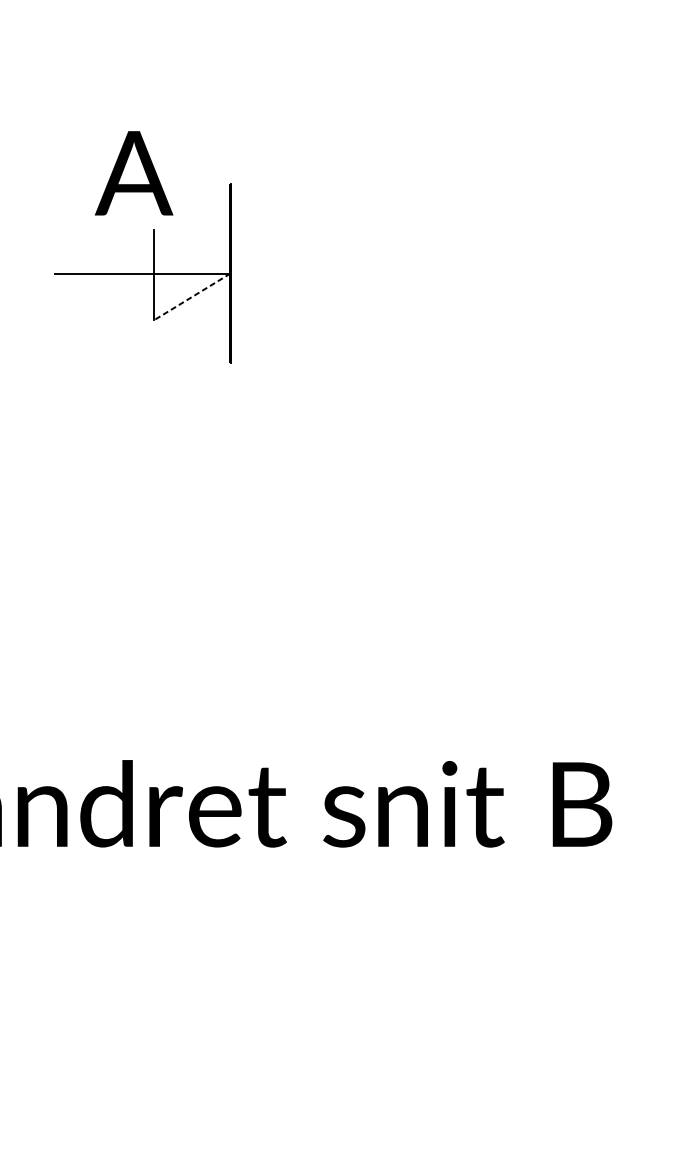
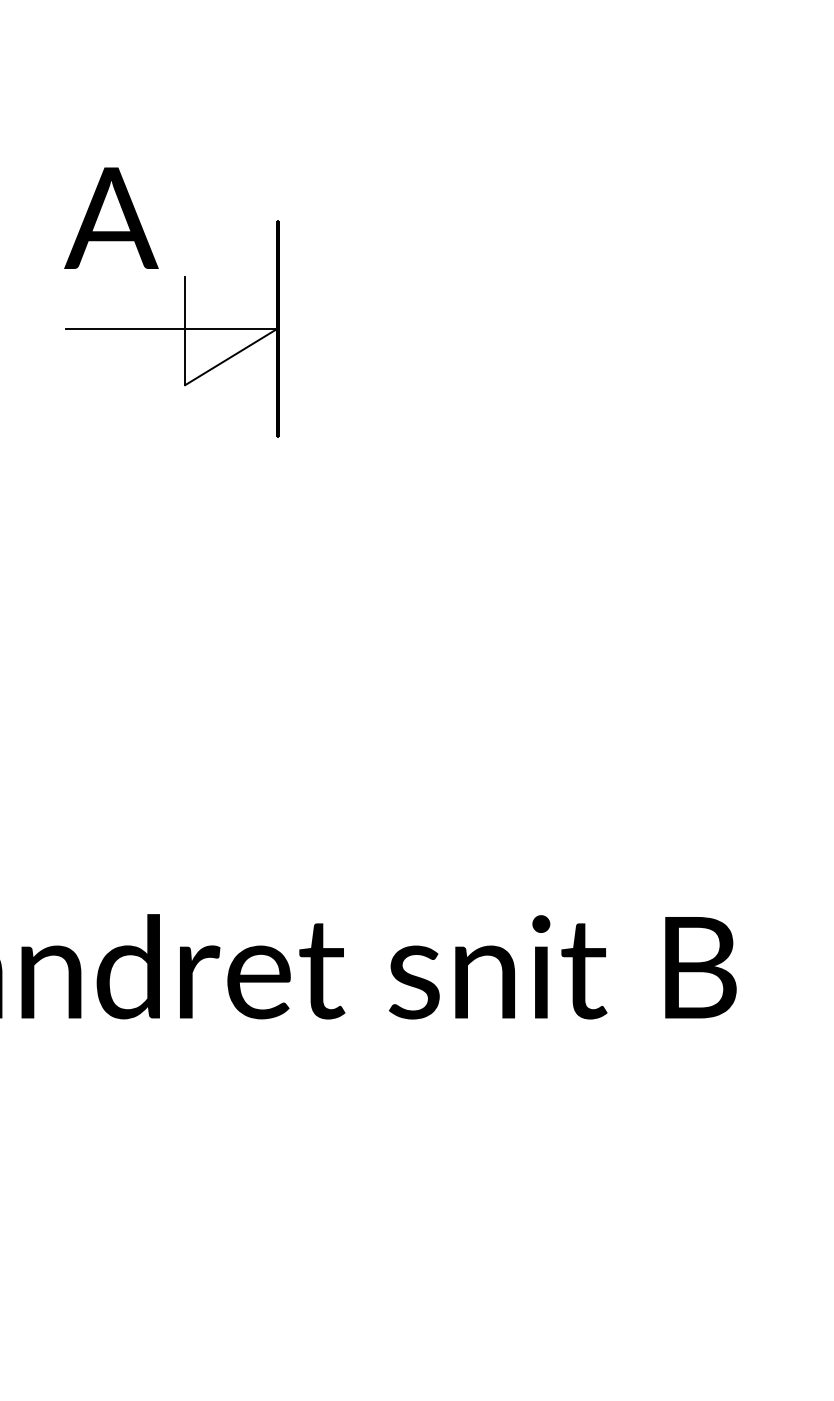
text: (134, 172) -> (111, 217), moved
line: (191, 297) -> (230, 357), dashed -> solid

